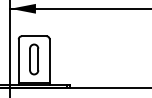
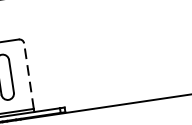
line: (49, 61) -> (28, 76), solid -> dashed

